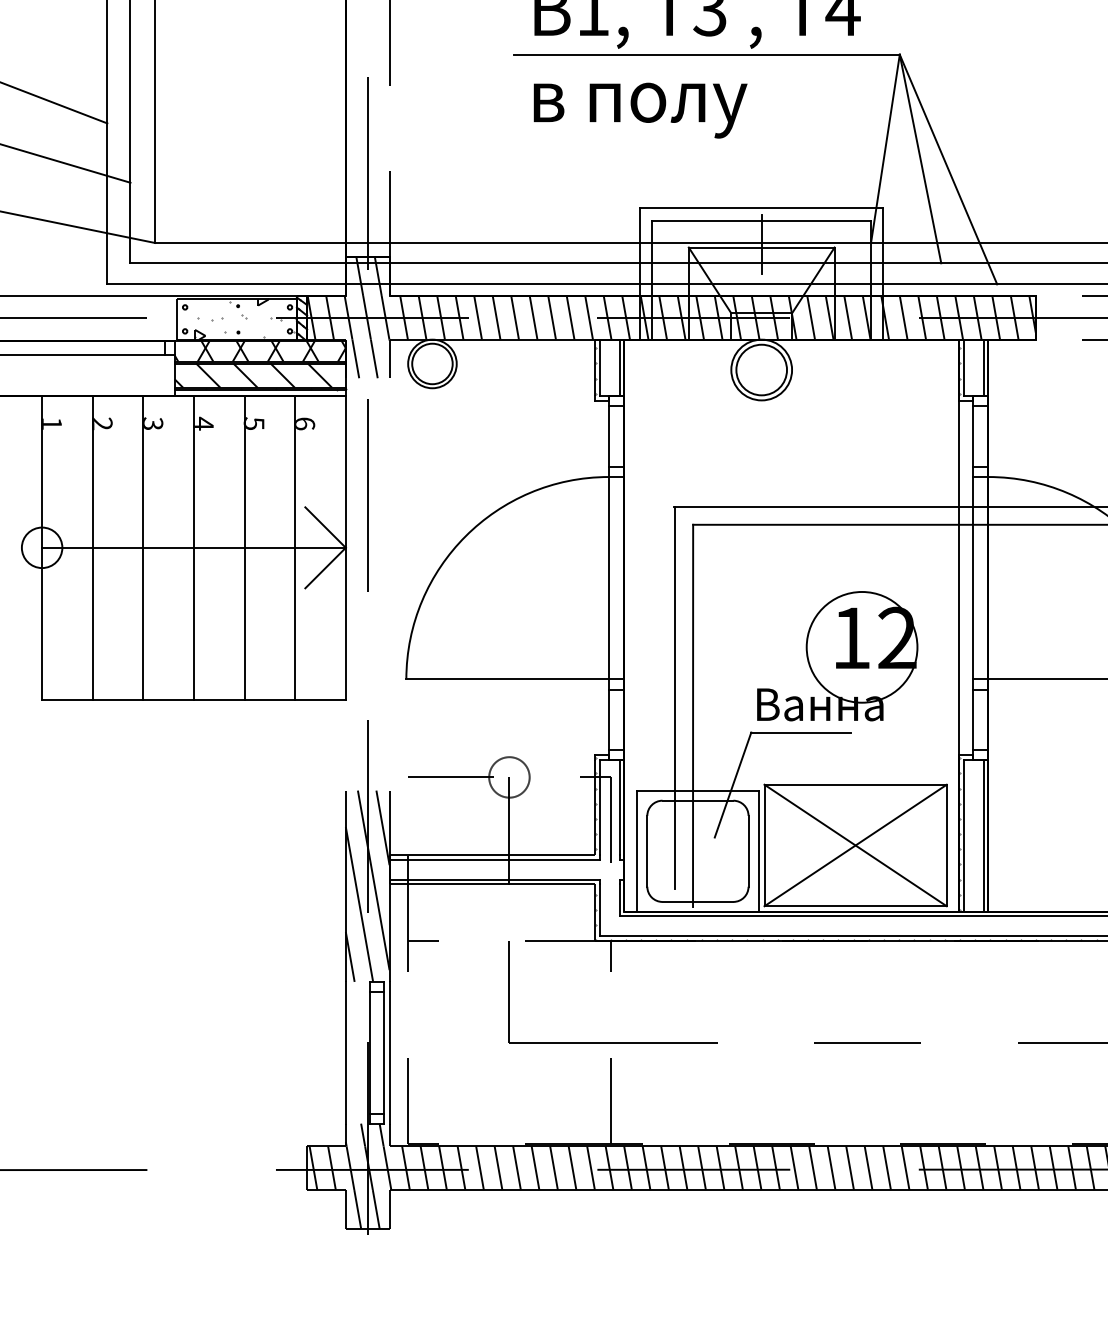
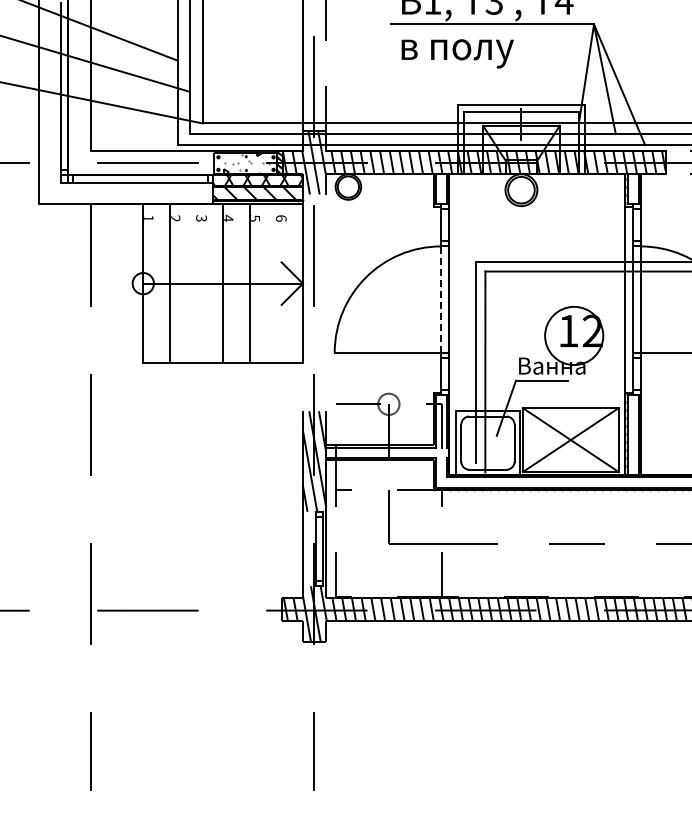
line: (143, 547) -> (196, 283), removed
line: (295, 547) -> (276, 283), removed
line: (609, 577) -> (441, 299), solid -> dashed

